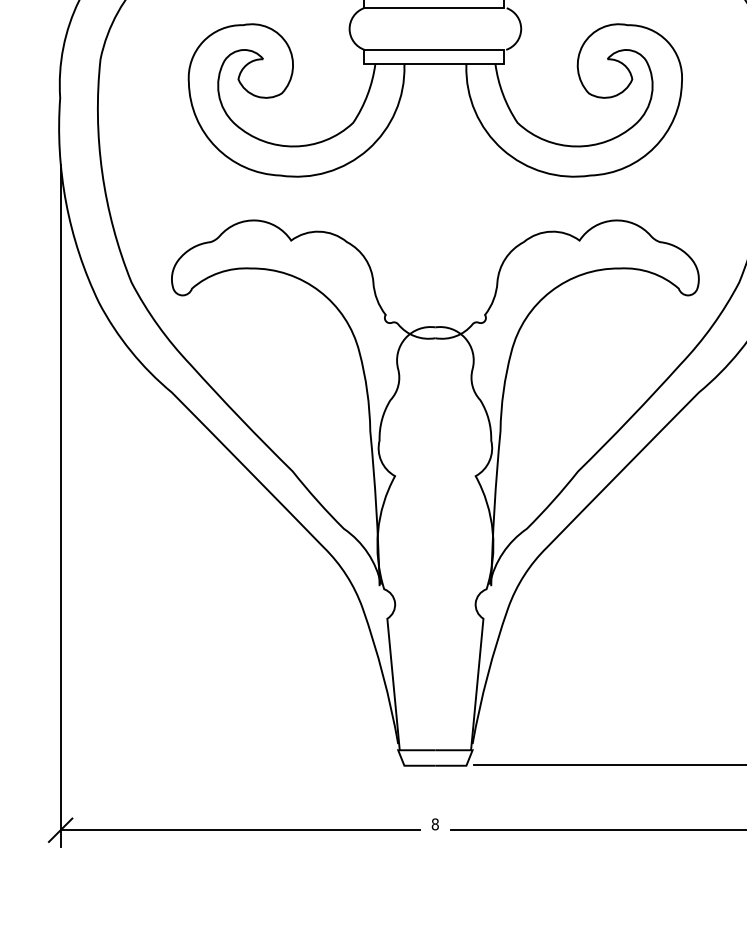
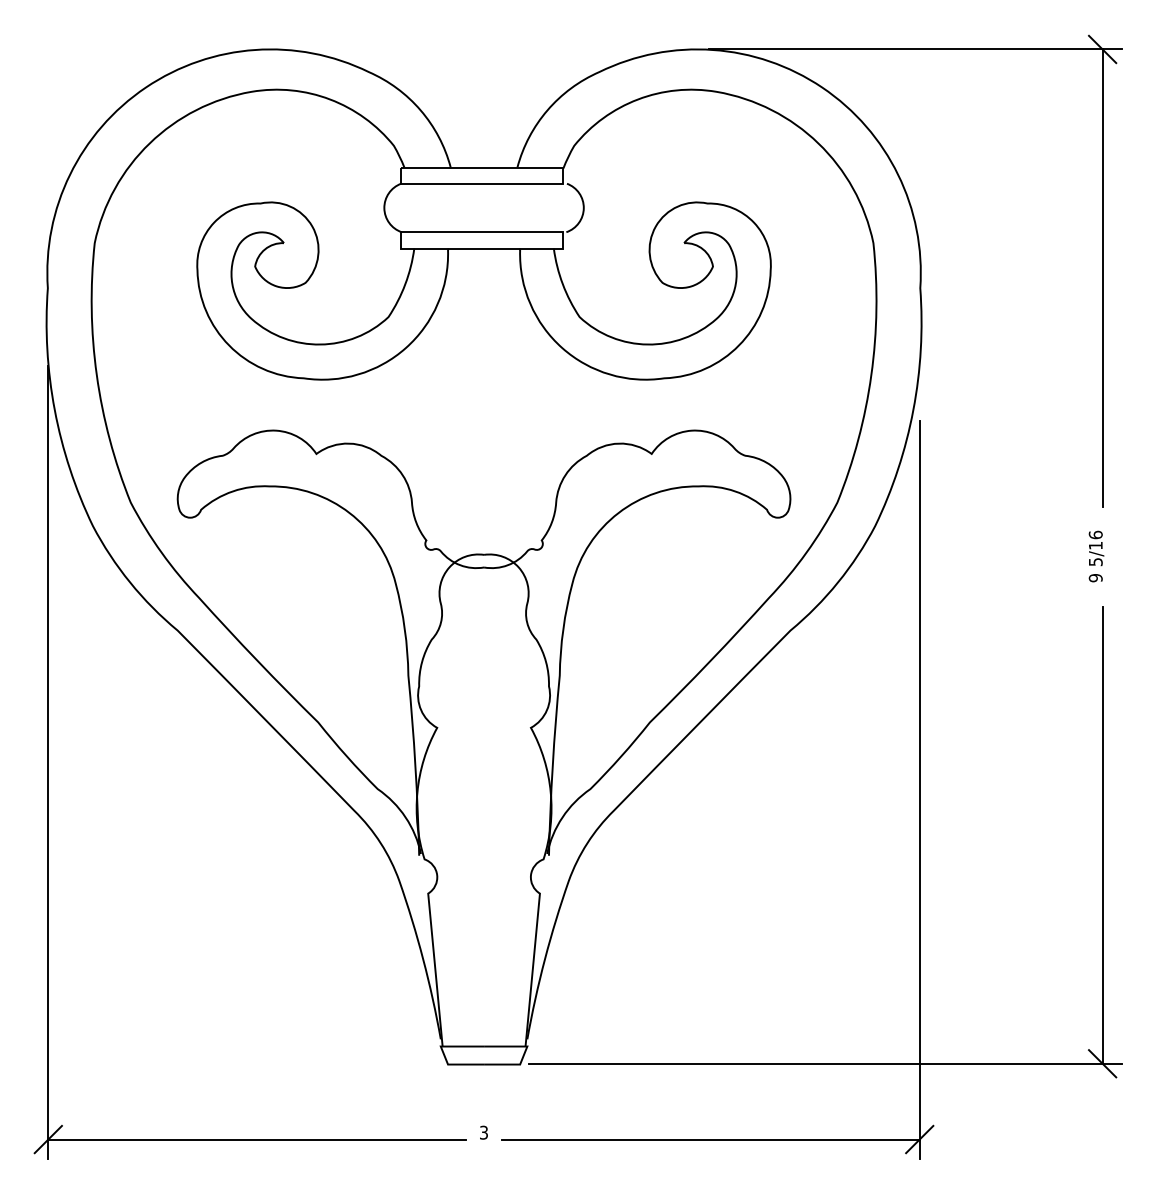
text: (434, 824) -> (483, 1132), 8 -> 3

